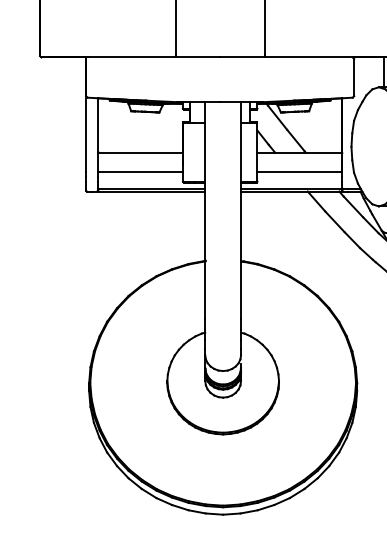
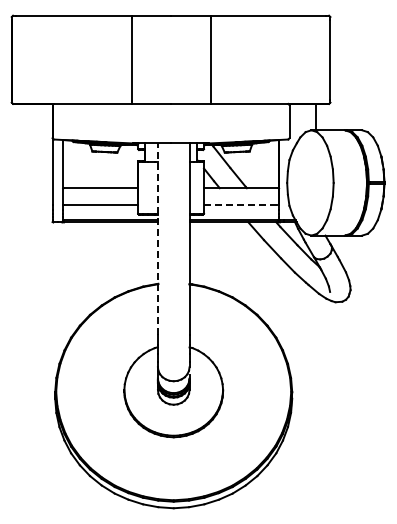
line: (299, 172) -> (241, 205), solid -> dashed
line: (204, 210) -> (157, 239), solid -> dashed

